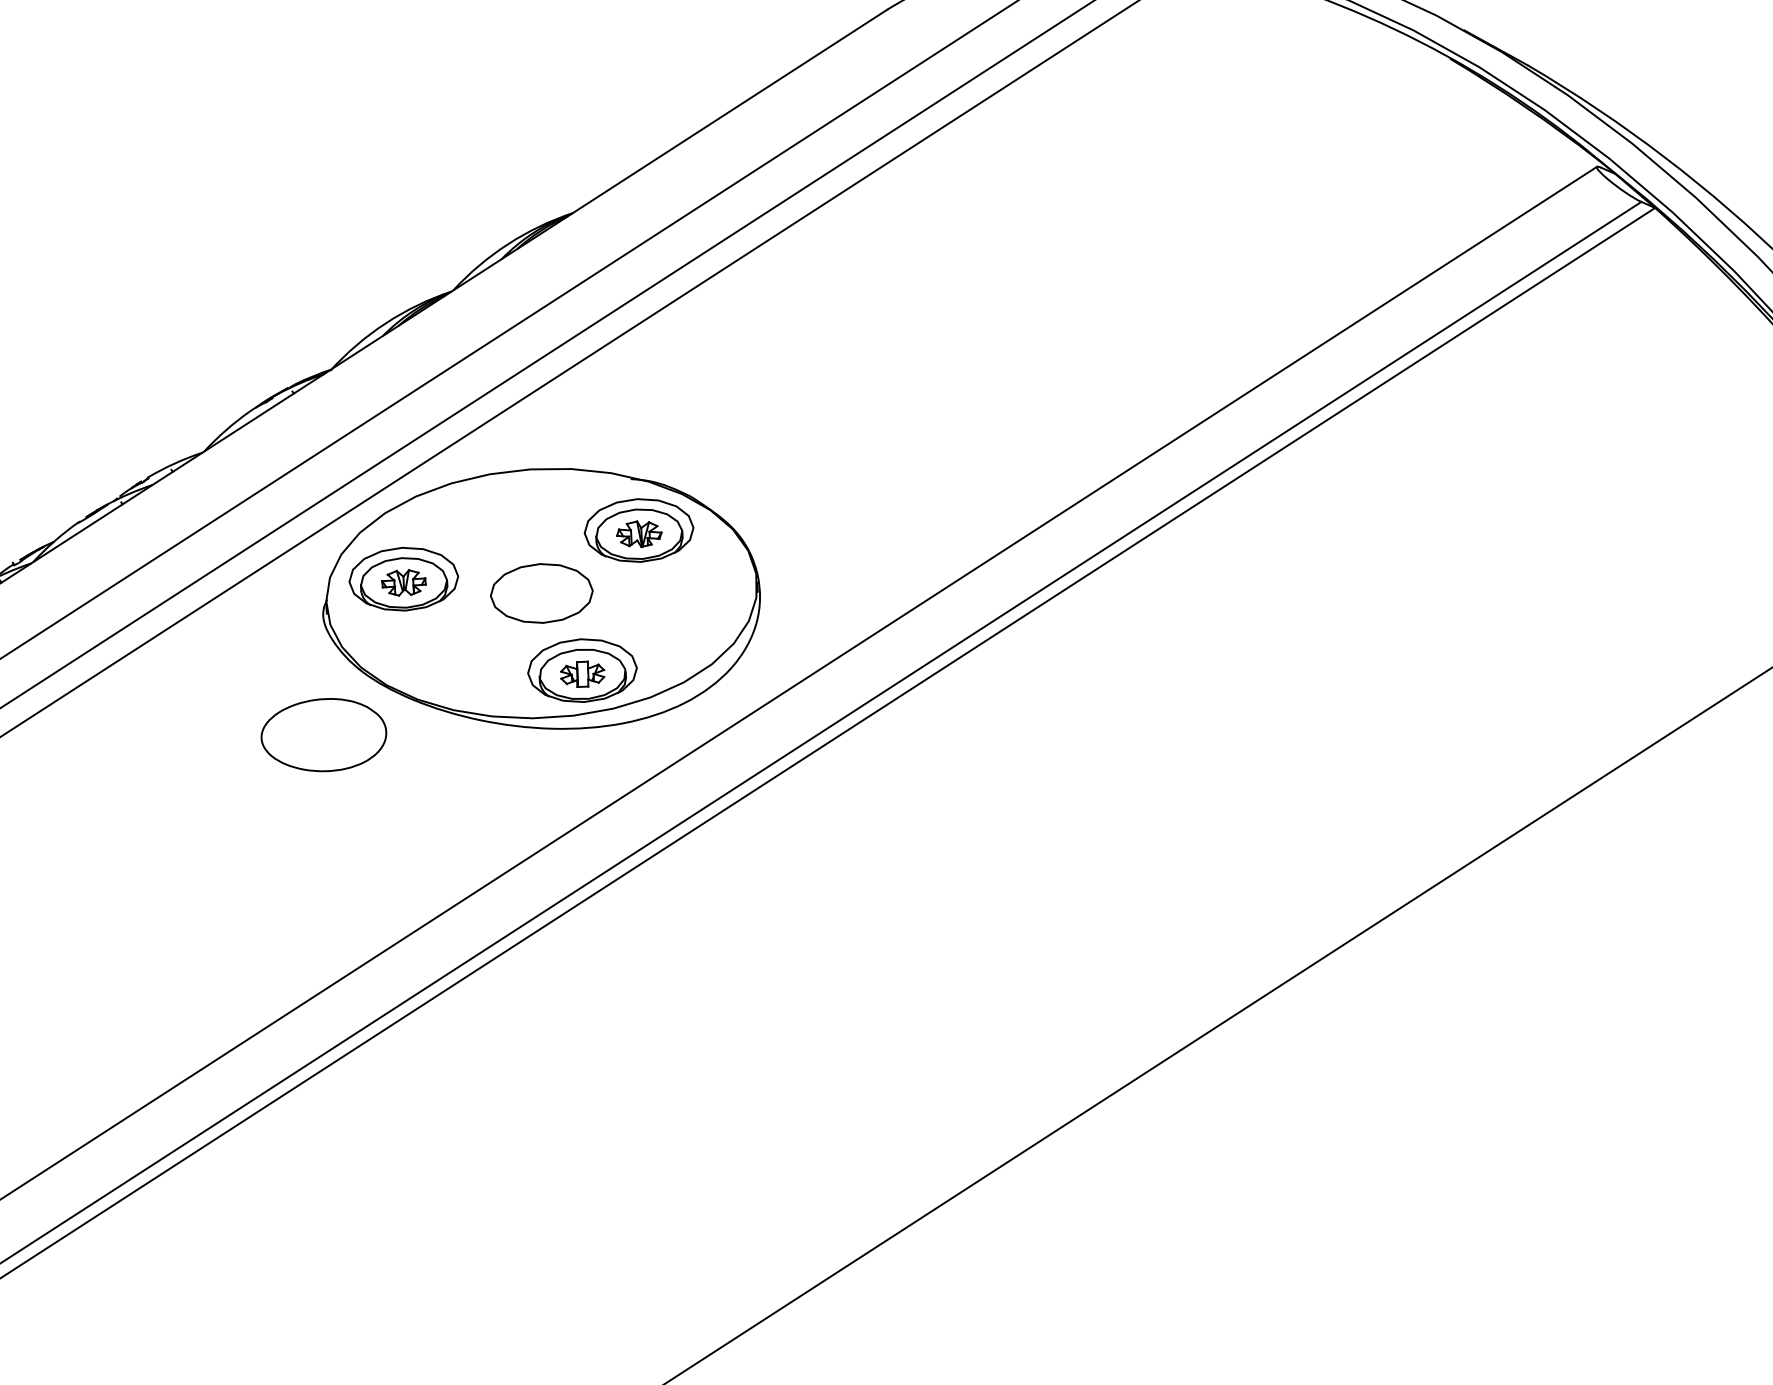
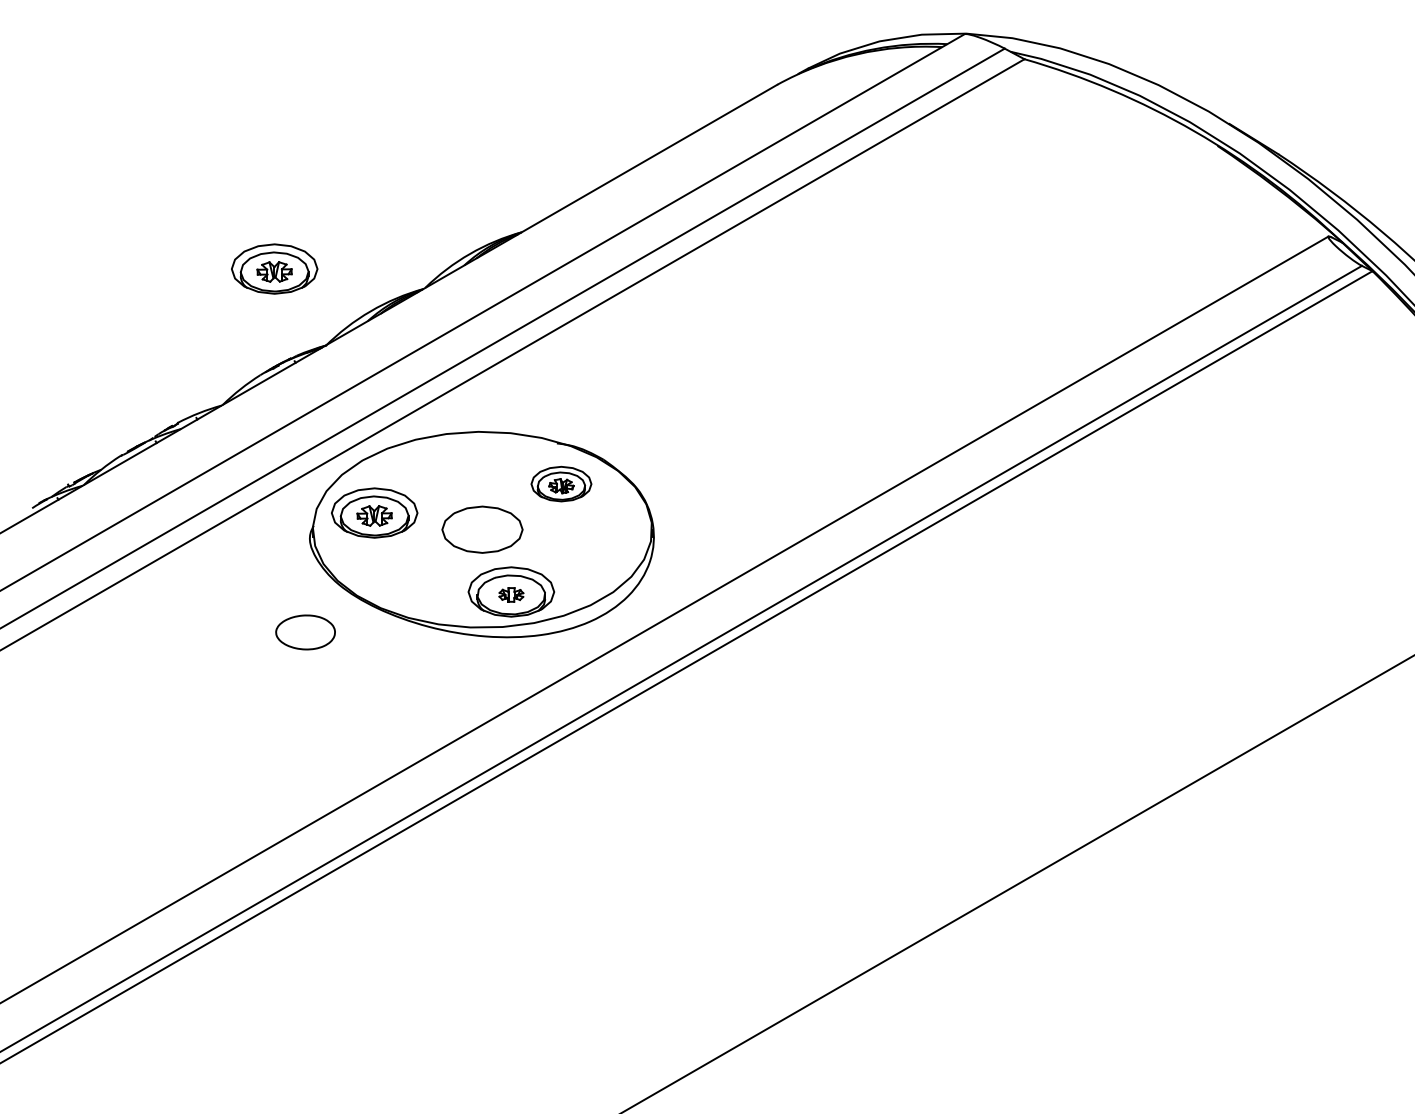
part: (260, 275) -> (274, 268), added
part: (639, 529) -> (561, 483), size x0.7
part: (582, 673) -> (511, 594), size x0.7
part: (323, 735) -> (305, 632), size x0.6

